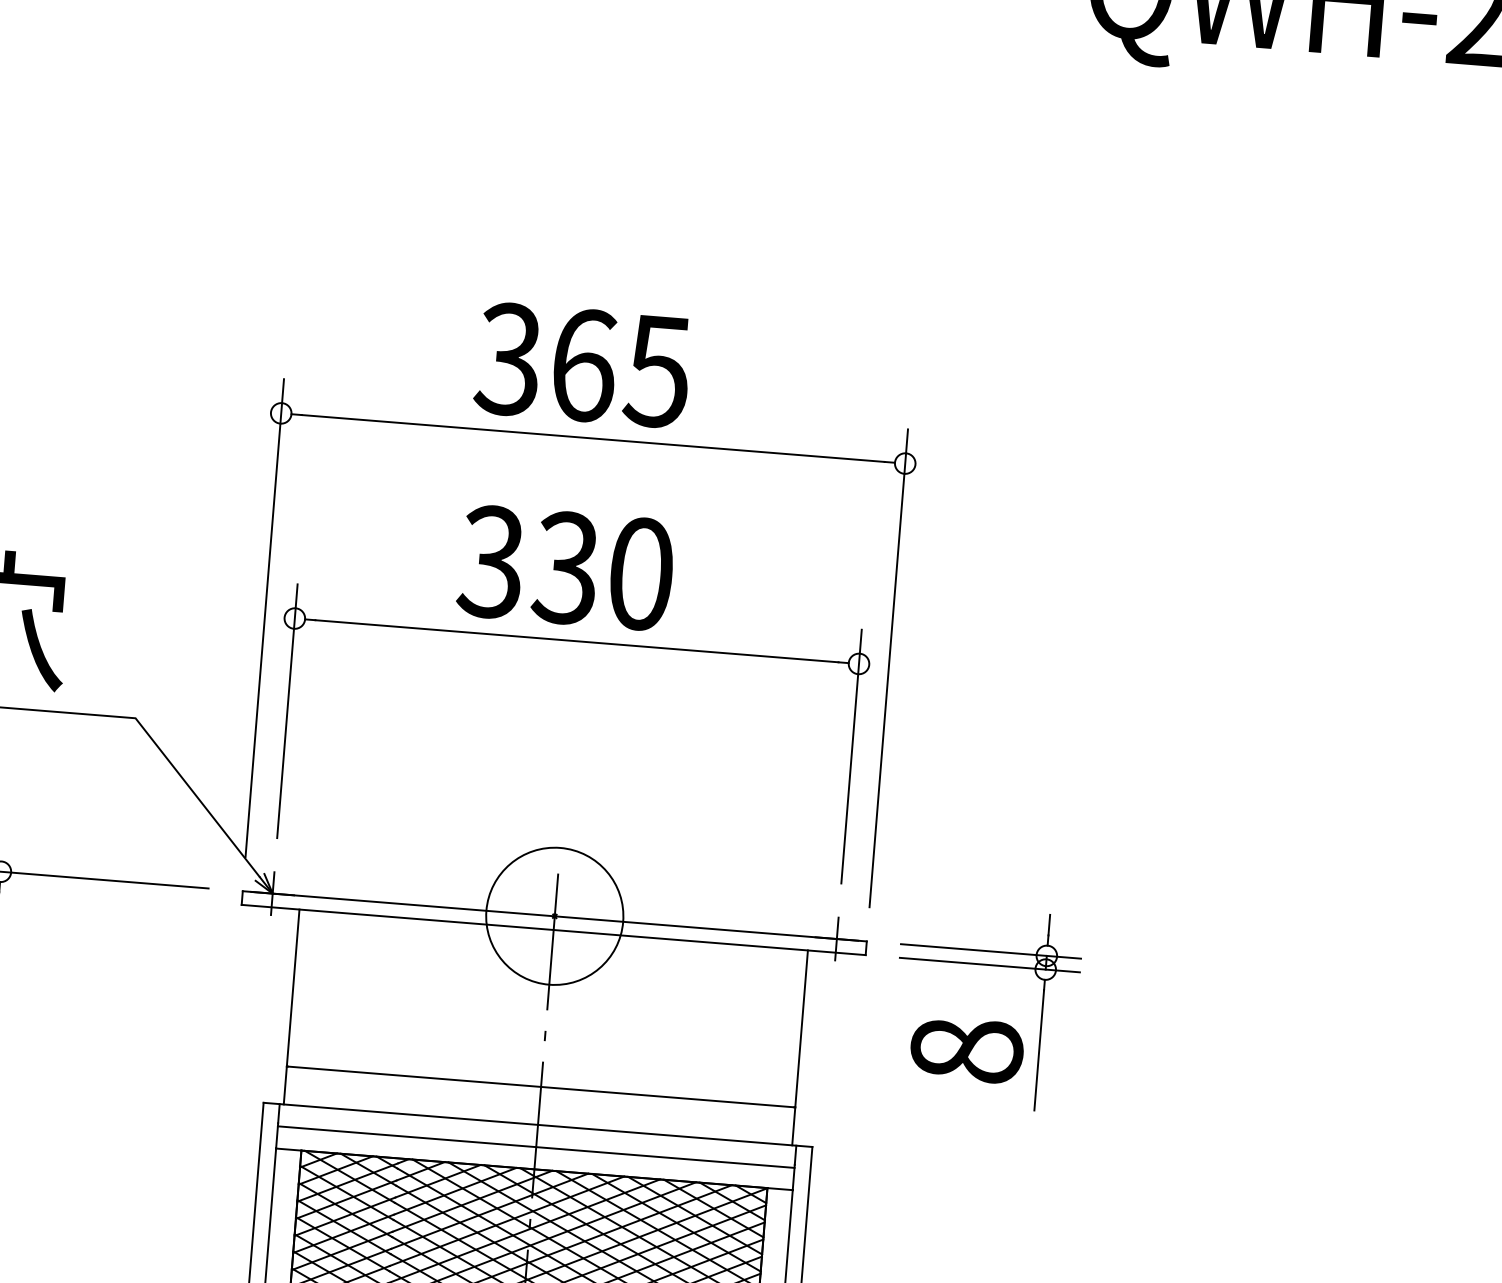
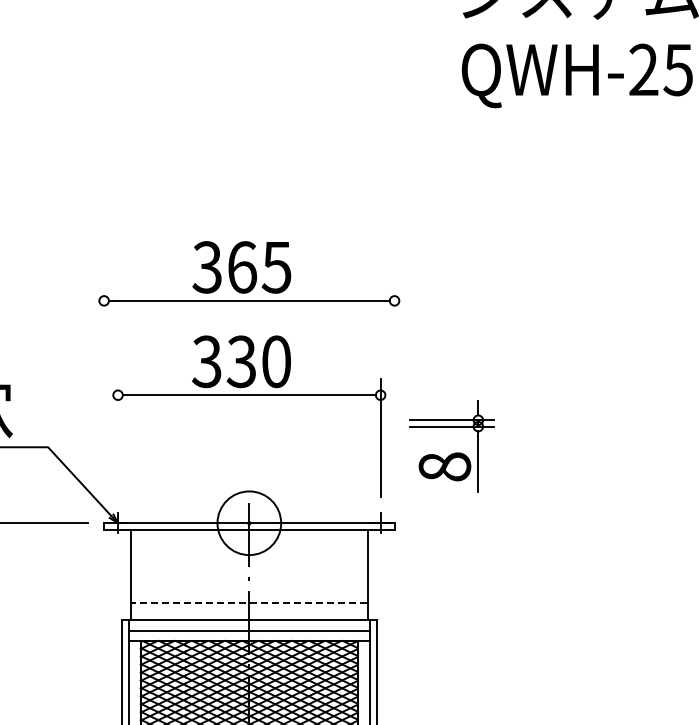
line: (265, 616) -> (104, 395), removed
line: (888, 666) -> (394, 395), removed
line: (288, 711) -> (118, 438), removed
part: (989, 1021) -> (454, 452), moved
line: (541, 1086) -> (249, 602), solid -> dashed

